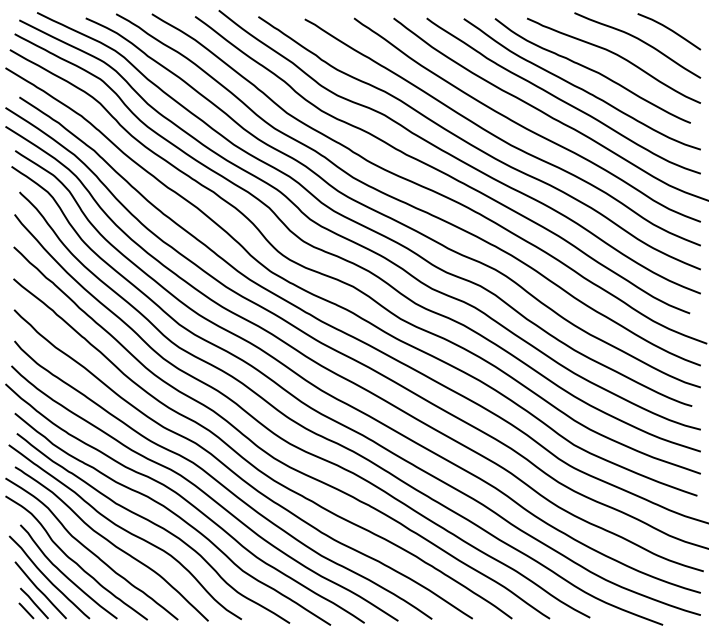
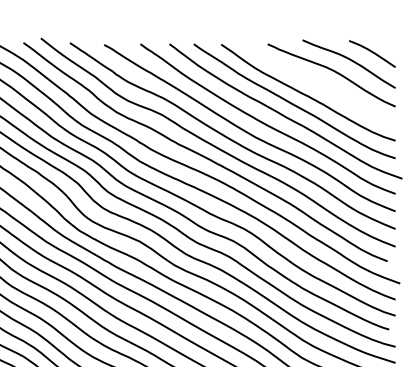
curve: (592, 70) -> (315, 82), removed

